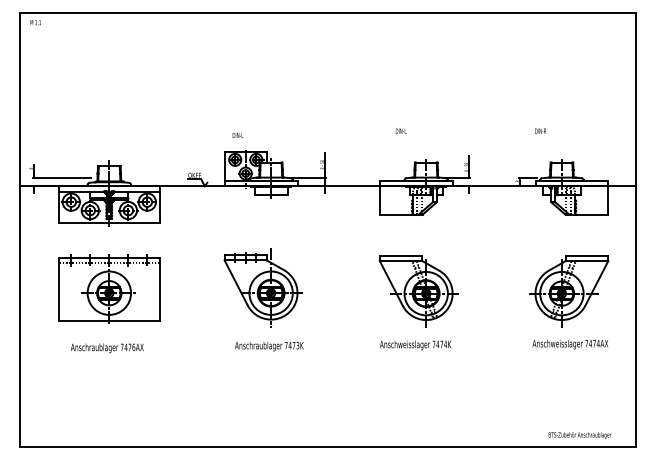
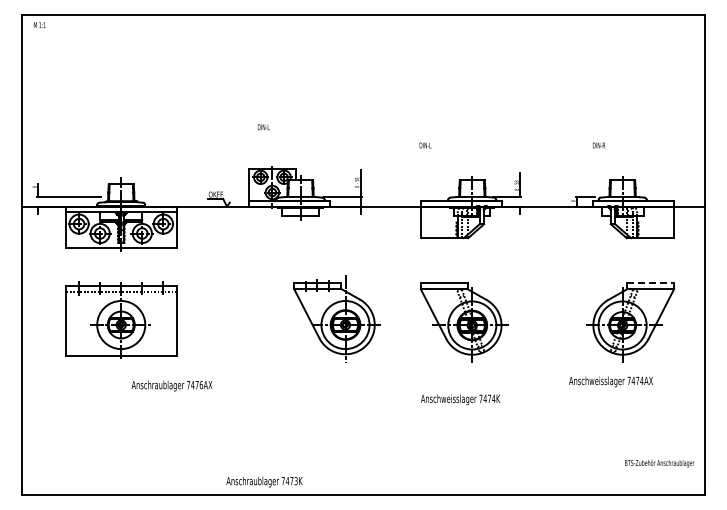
text: (401, 131) -> (425, 145), moved
text: (237, 135) -> (263, 127), moved
line: (587, 255) -> (651, 283), solid -> dashed
part: (263, 287) -> (336, 318), moved
text: (569, 344) -> (610, 381), moved
text: (269, 345) -> (264, 481), moved
text: (415, 345) -> (460, 399), moved
text: (106, 347) -> (171, 385), moved
text: (579, 435) -> (659, 463), moved

